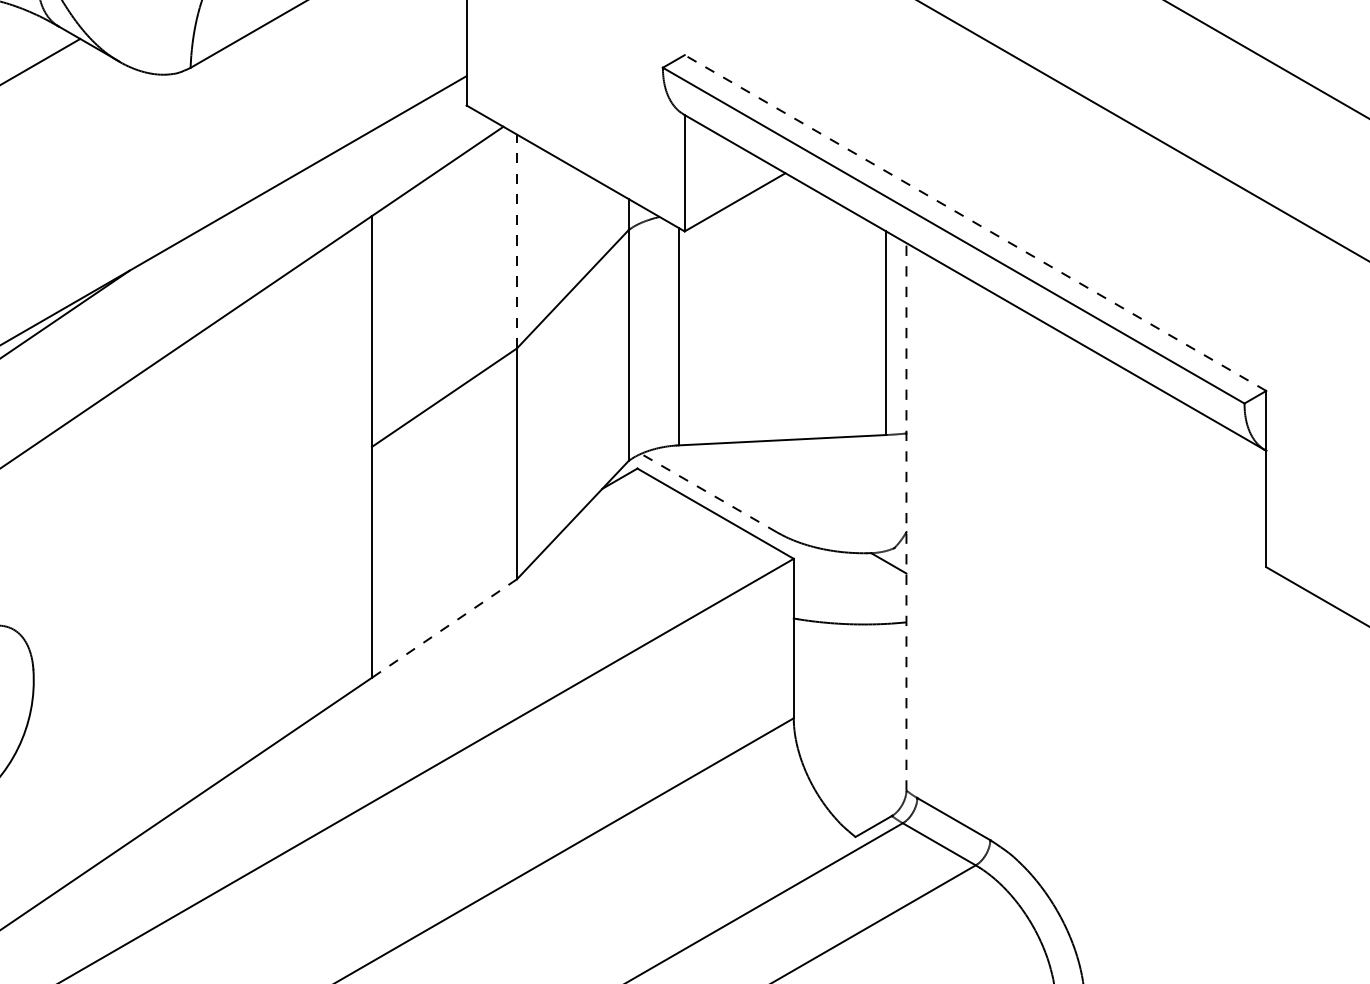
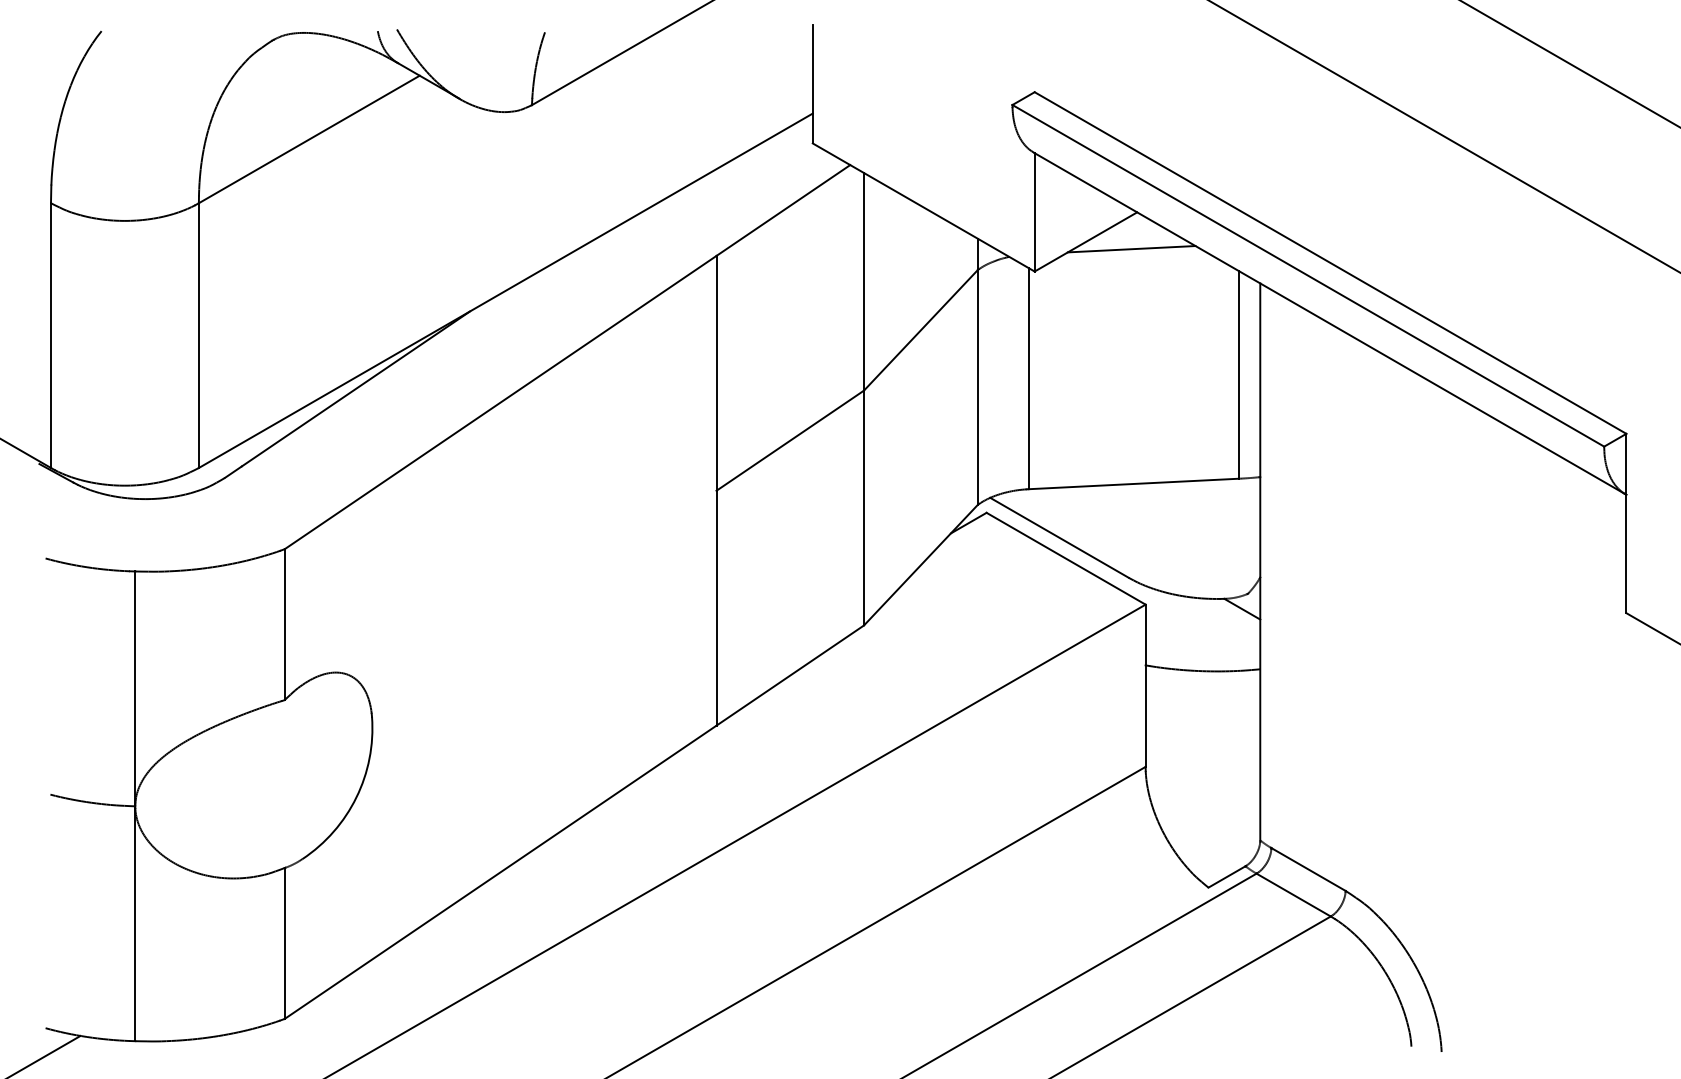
line: (779, 209) -> (1131, 249), added
line: (975, 223) -> (1330, 263), dashed -> solid
line: (517, 241) -> (864, 281), dashed -> solid
line: (709, 492) -> (1059, 537), dashed -> solid
line: (906, 516) -> (1260, 561), dashed -> solid
line: (443, 628) -> (789, 675), dashed -> solid

